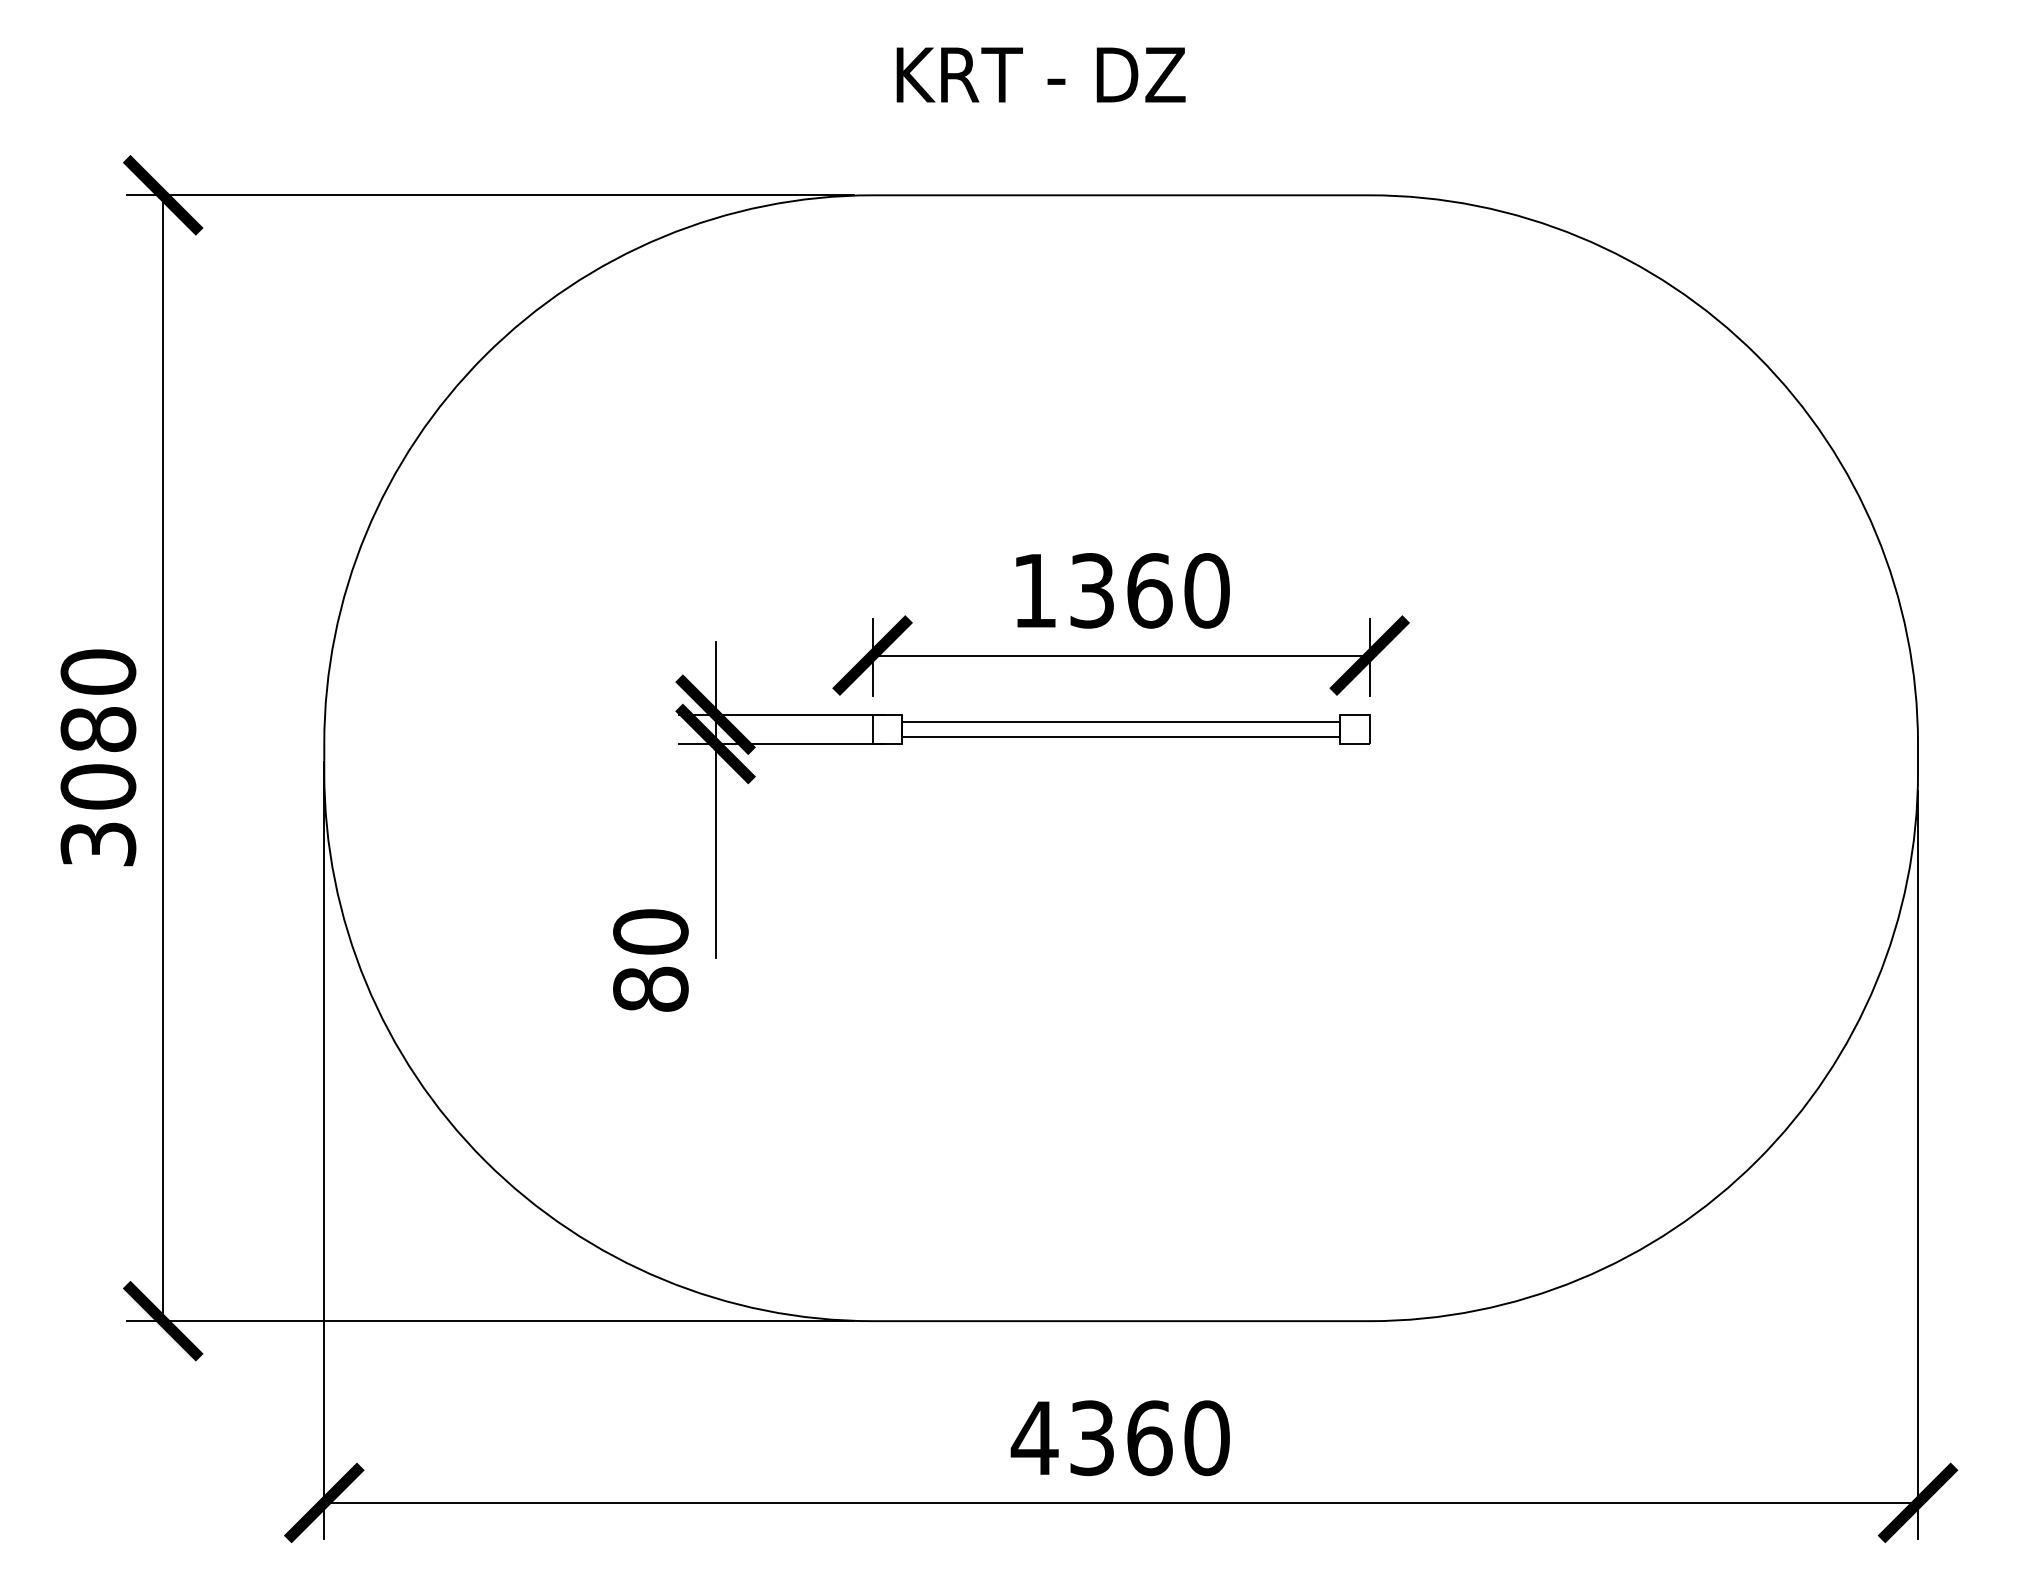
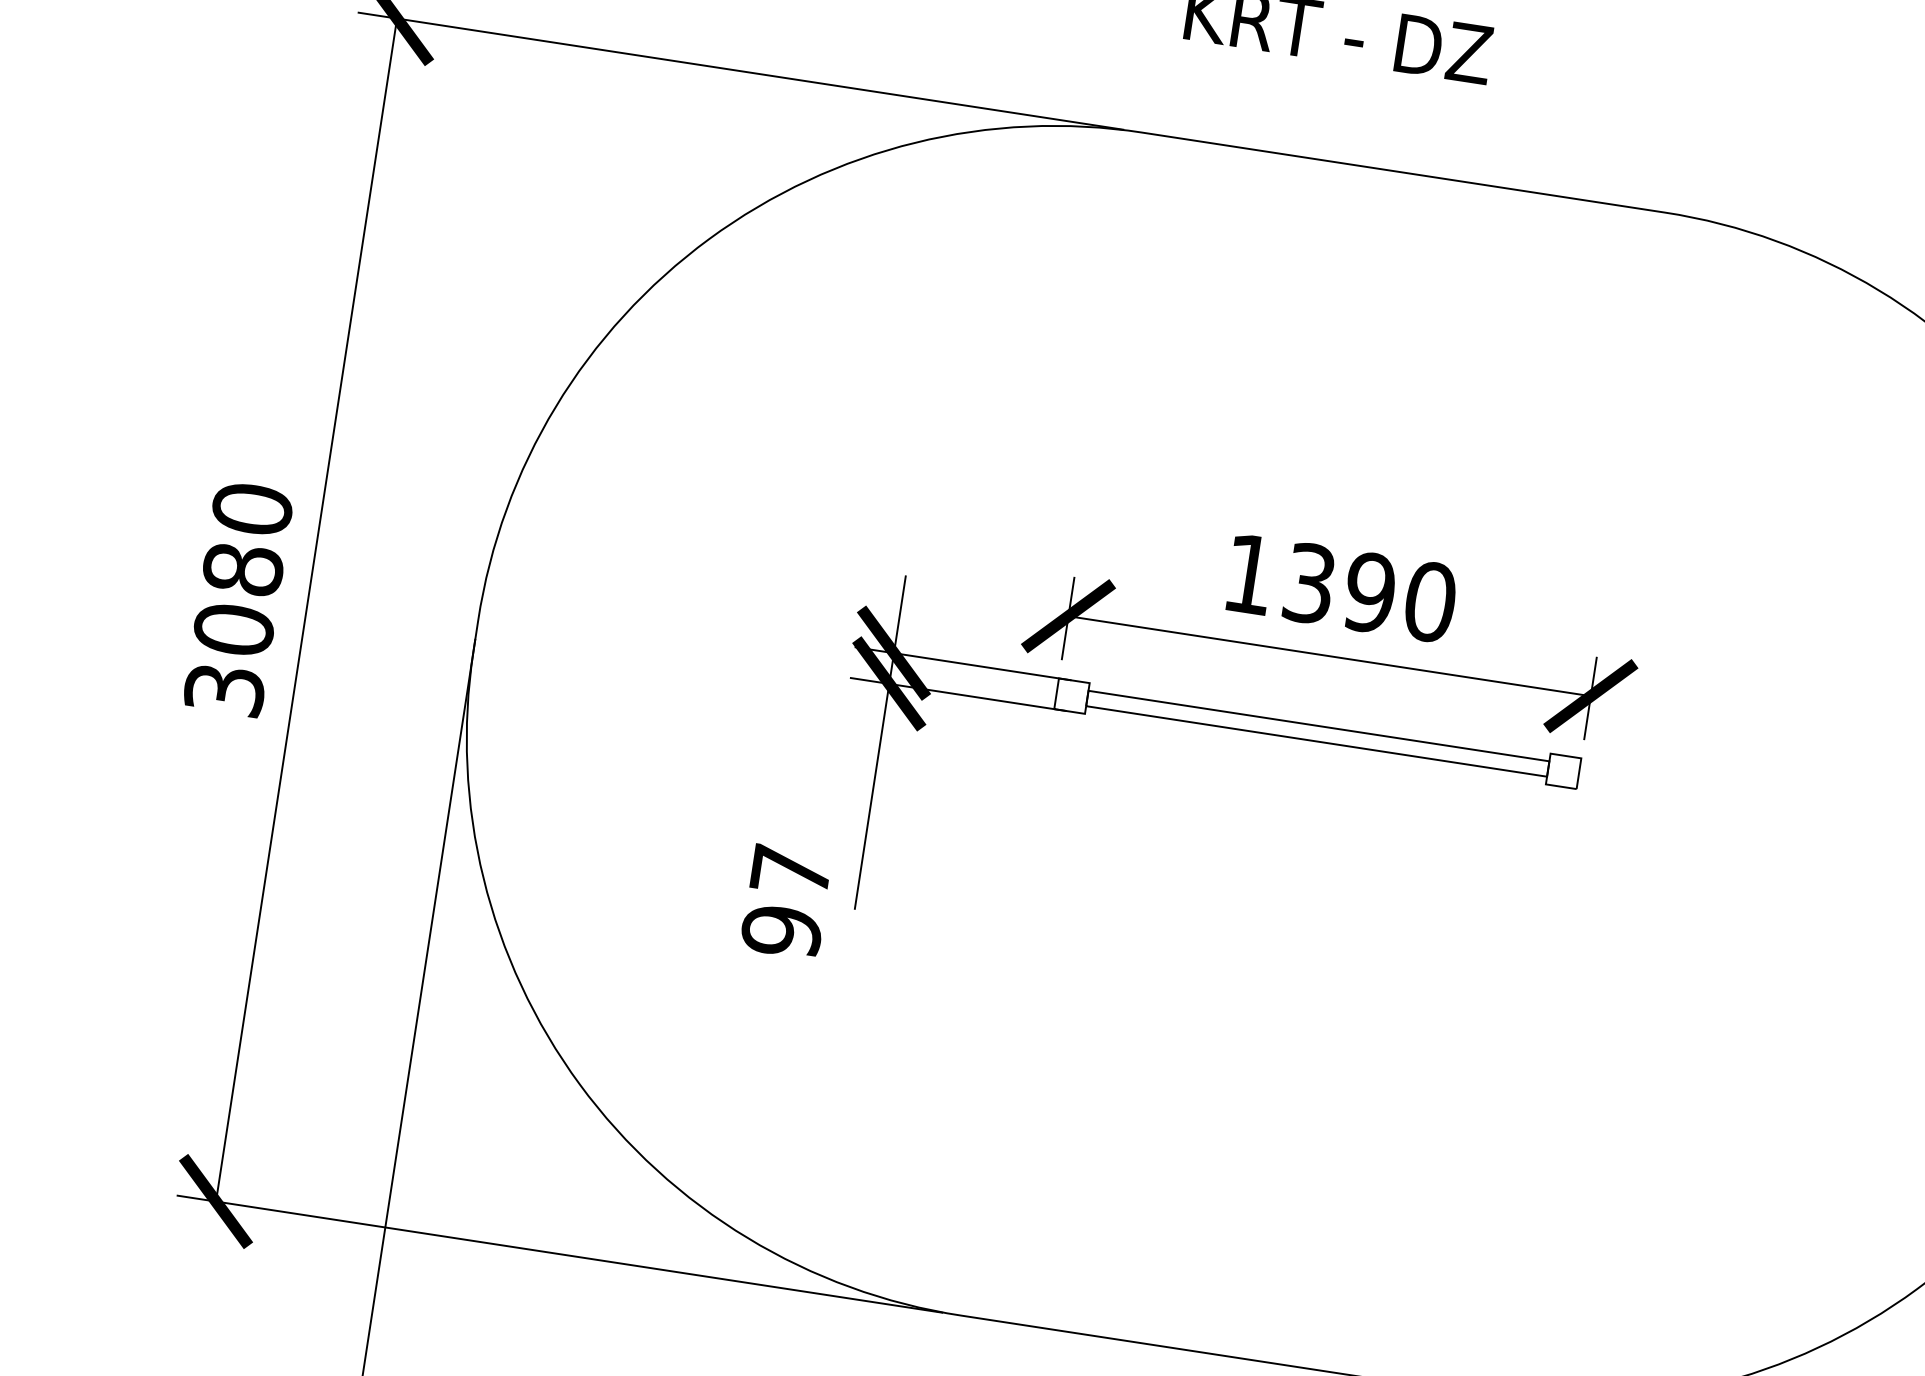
text: (1149, 590) -> (1369, 592), 1360 -> 1390
text: (650, 960) -> (786, 900), 80 -> 97

